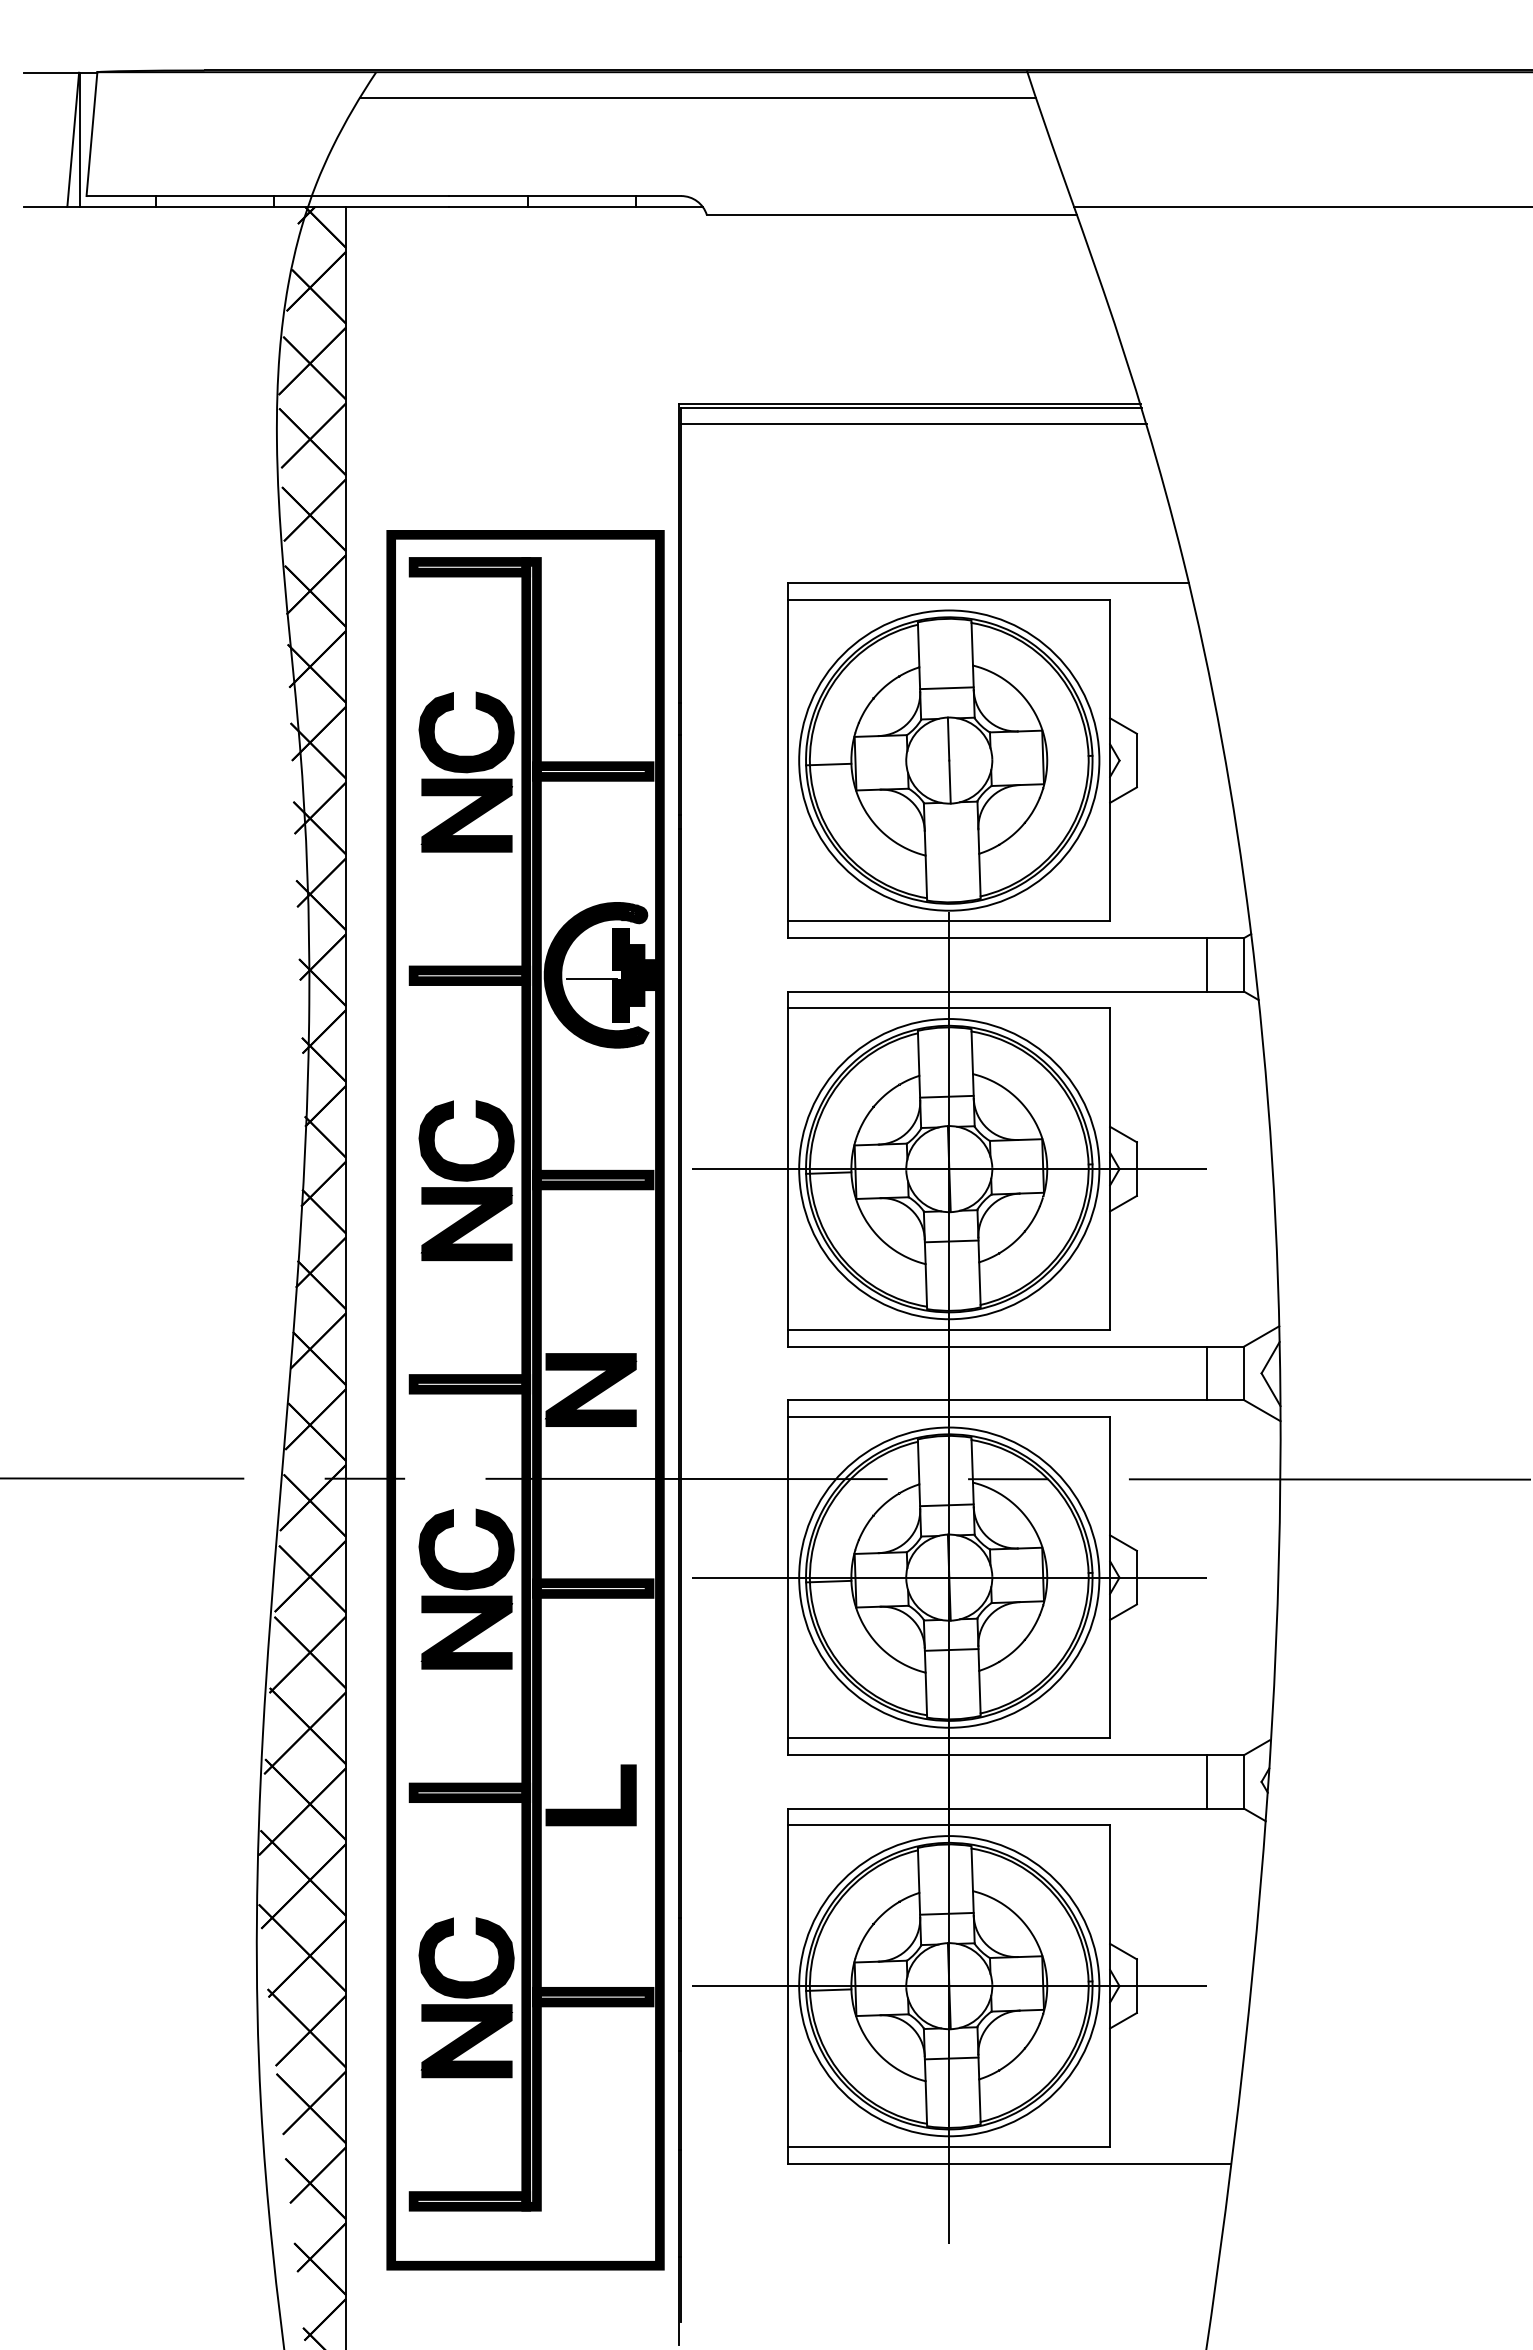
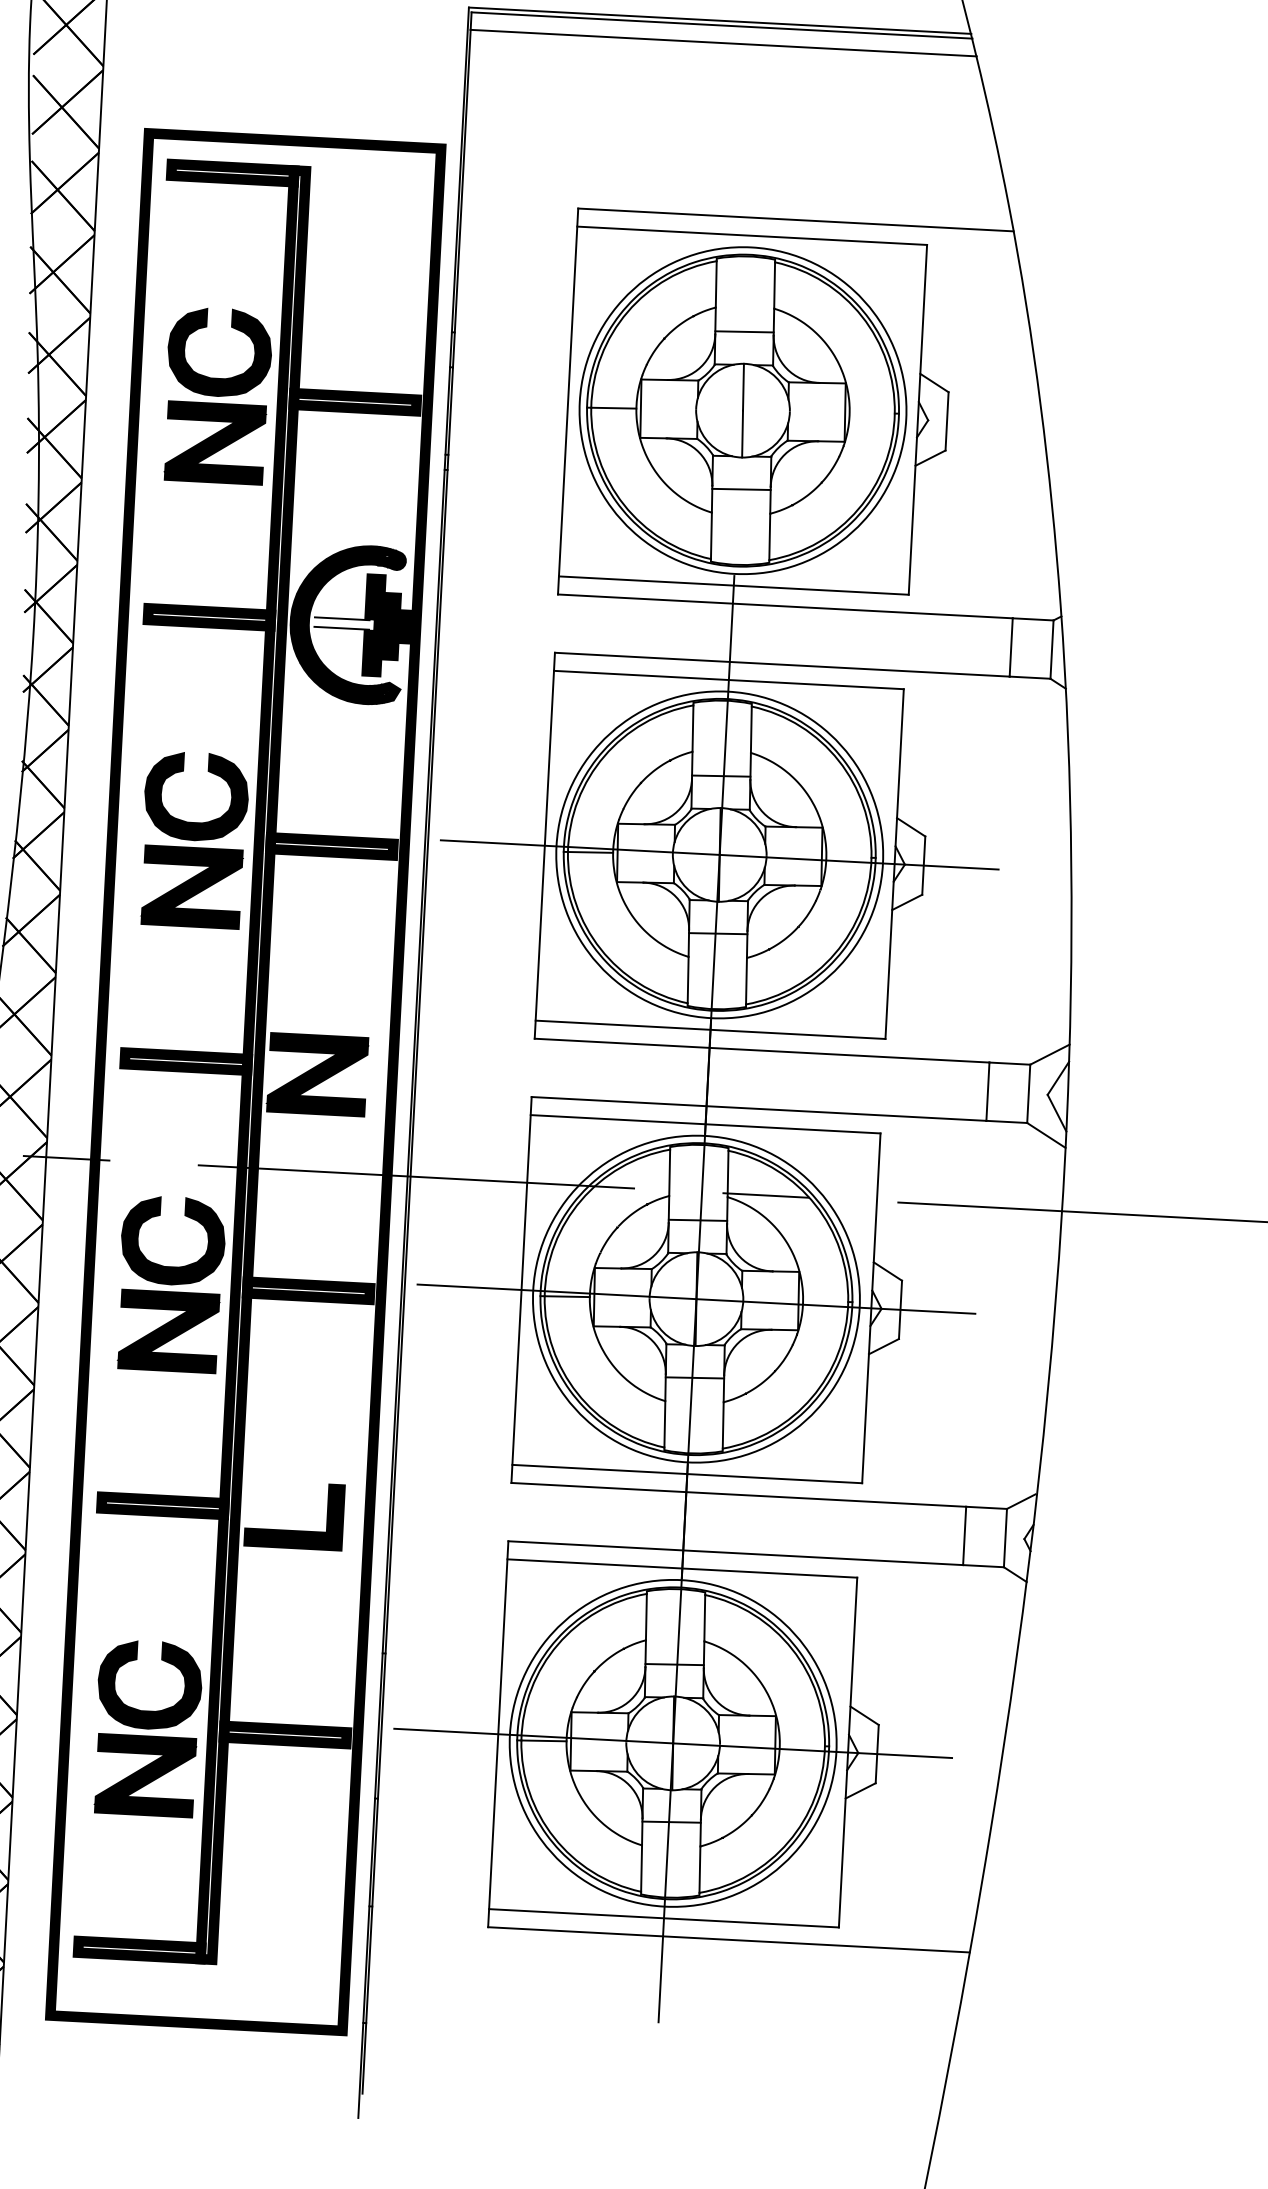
line: (951, 832) -> (741, 489), added
line: (591, 970) -> (341, 618), added

